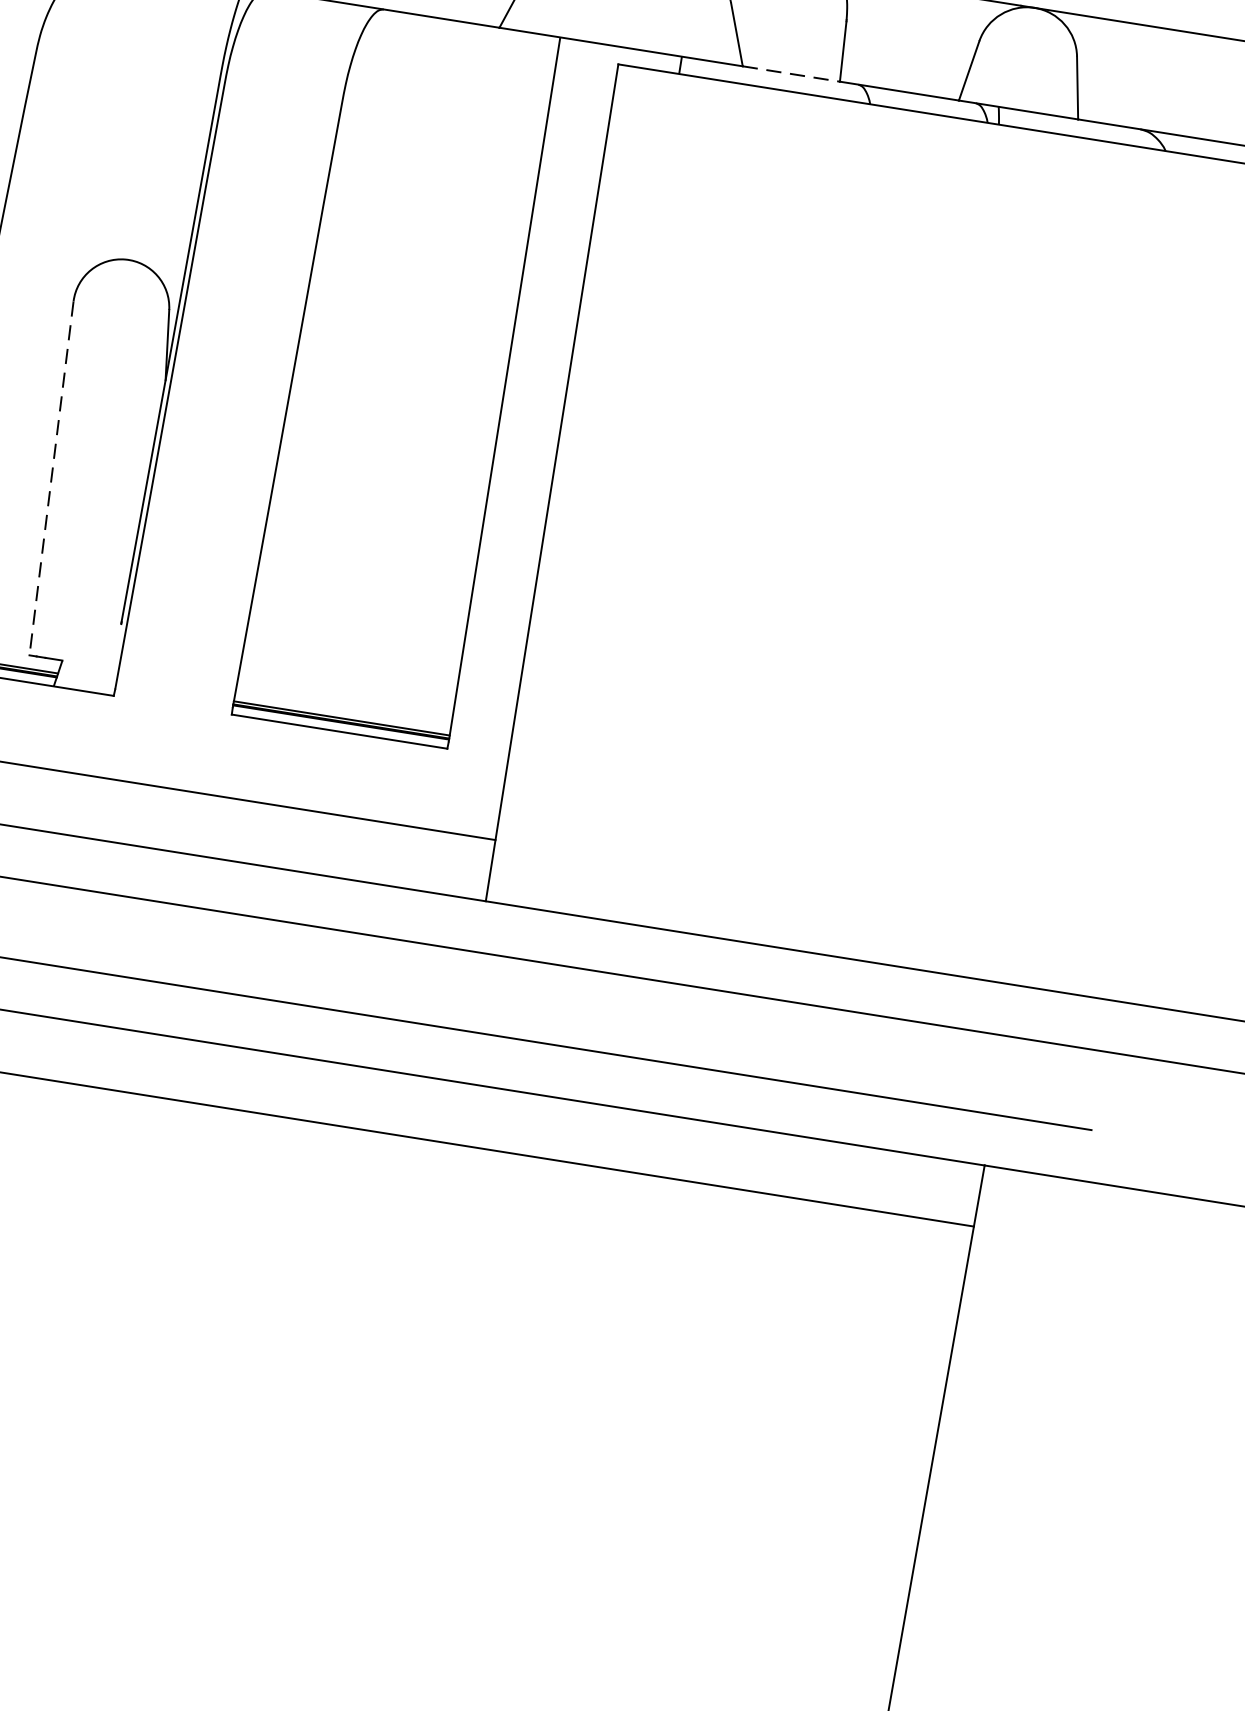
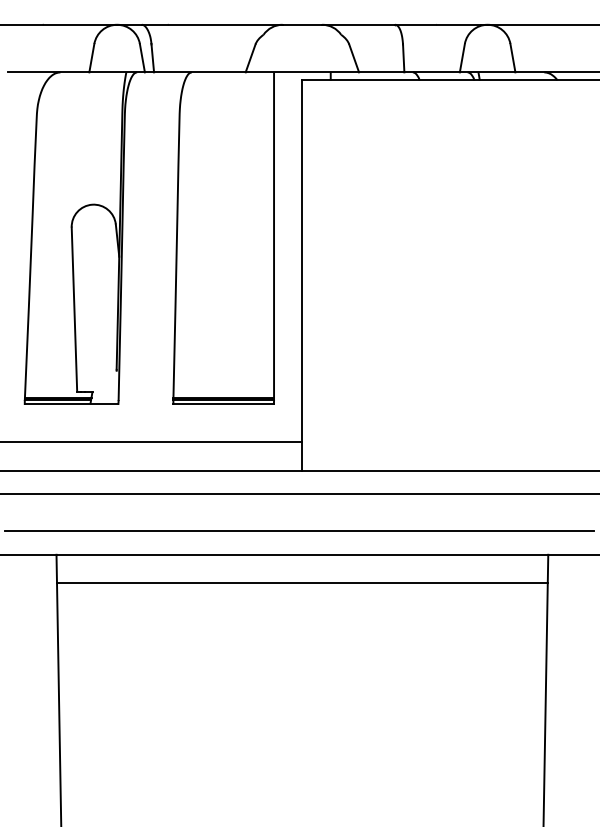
line: (790, 74) -> (381, 72), dashed -> solid
line: (51, 480) -> (74, 310), dashed -> solid

